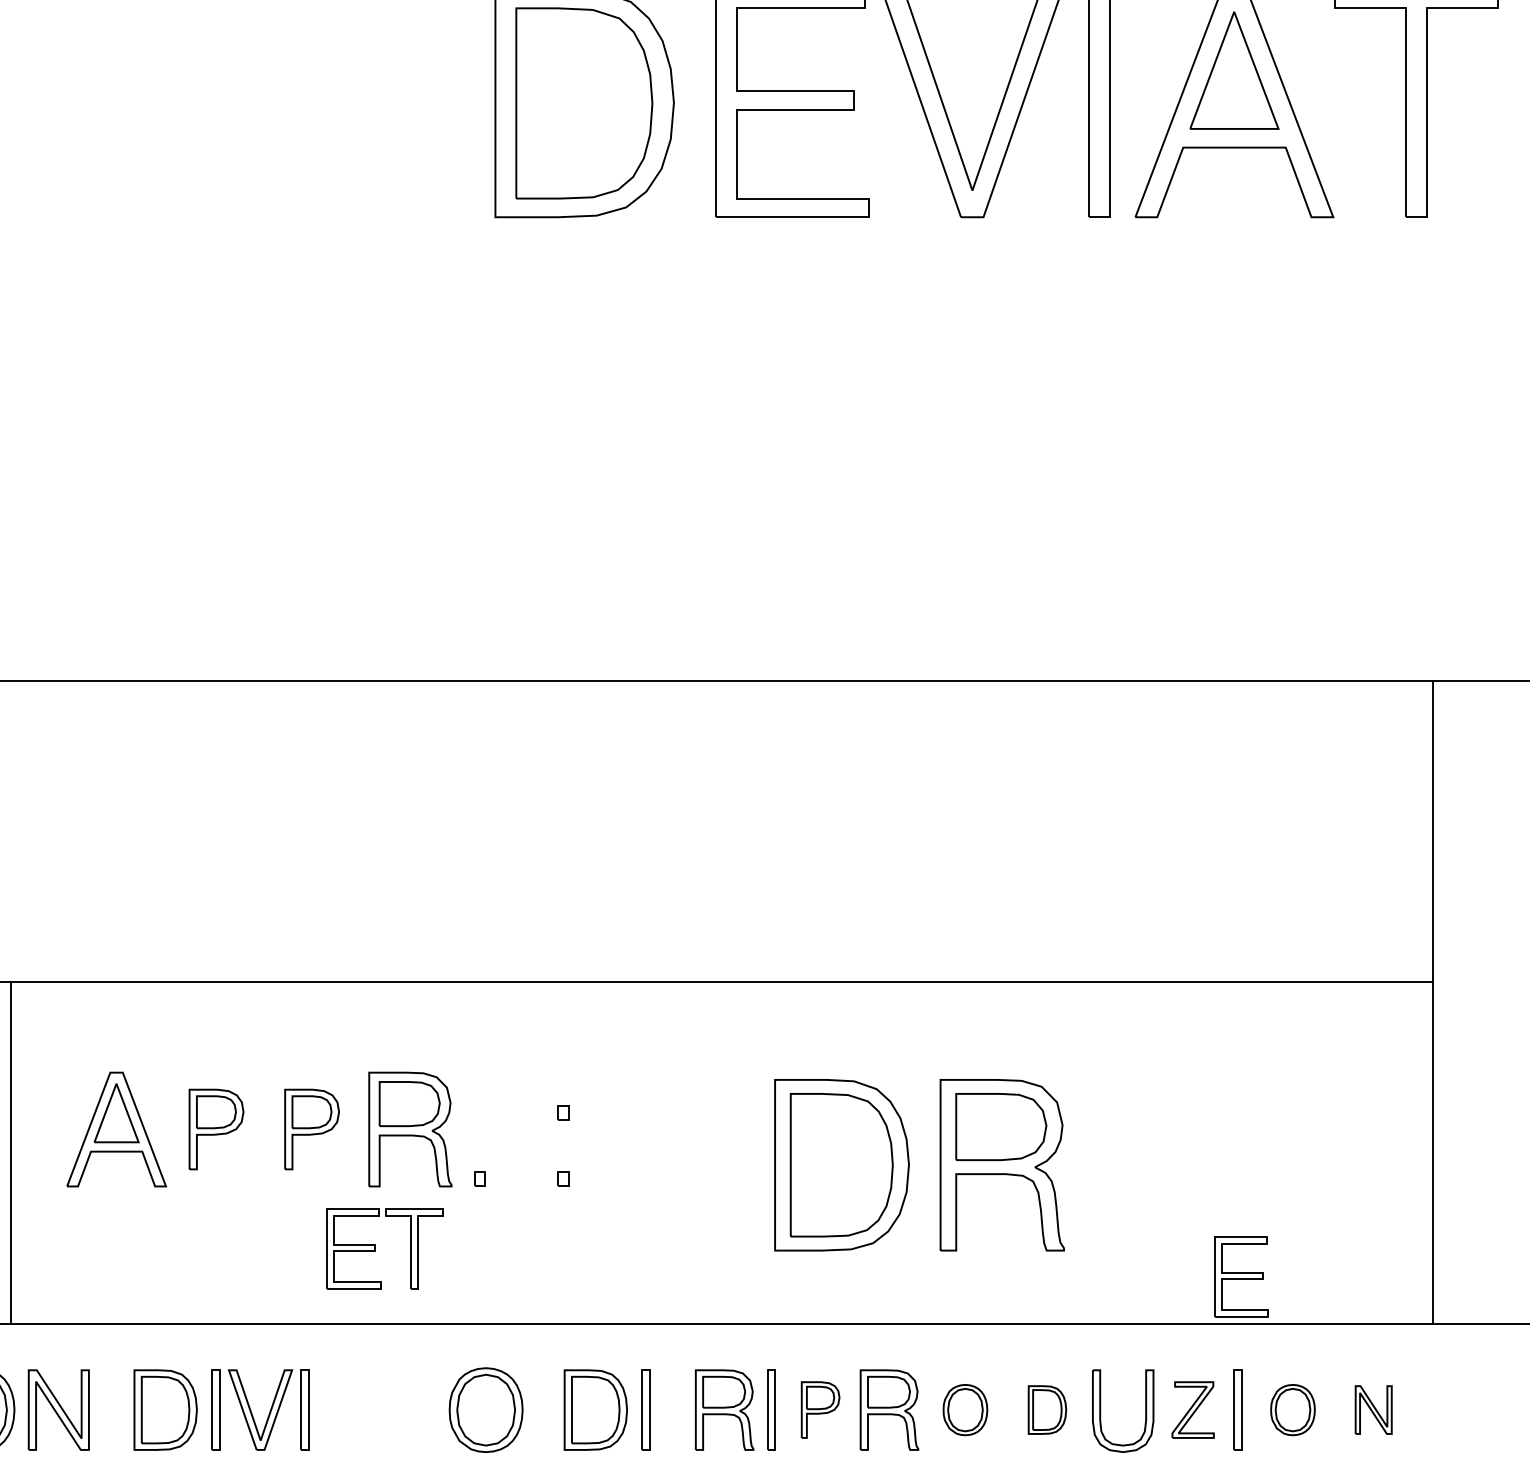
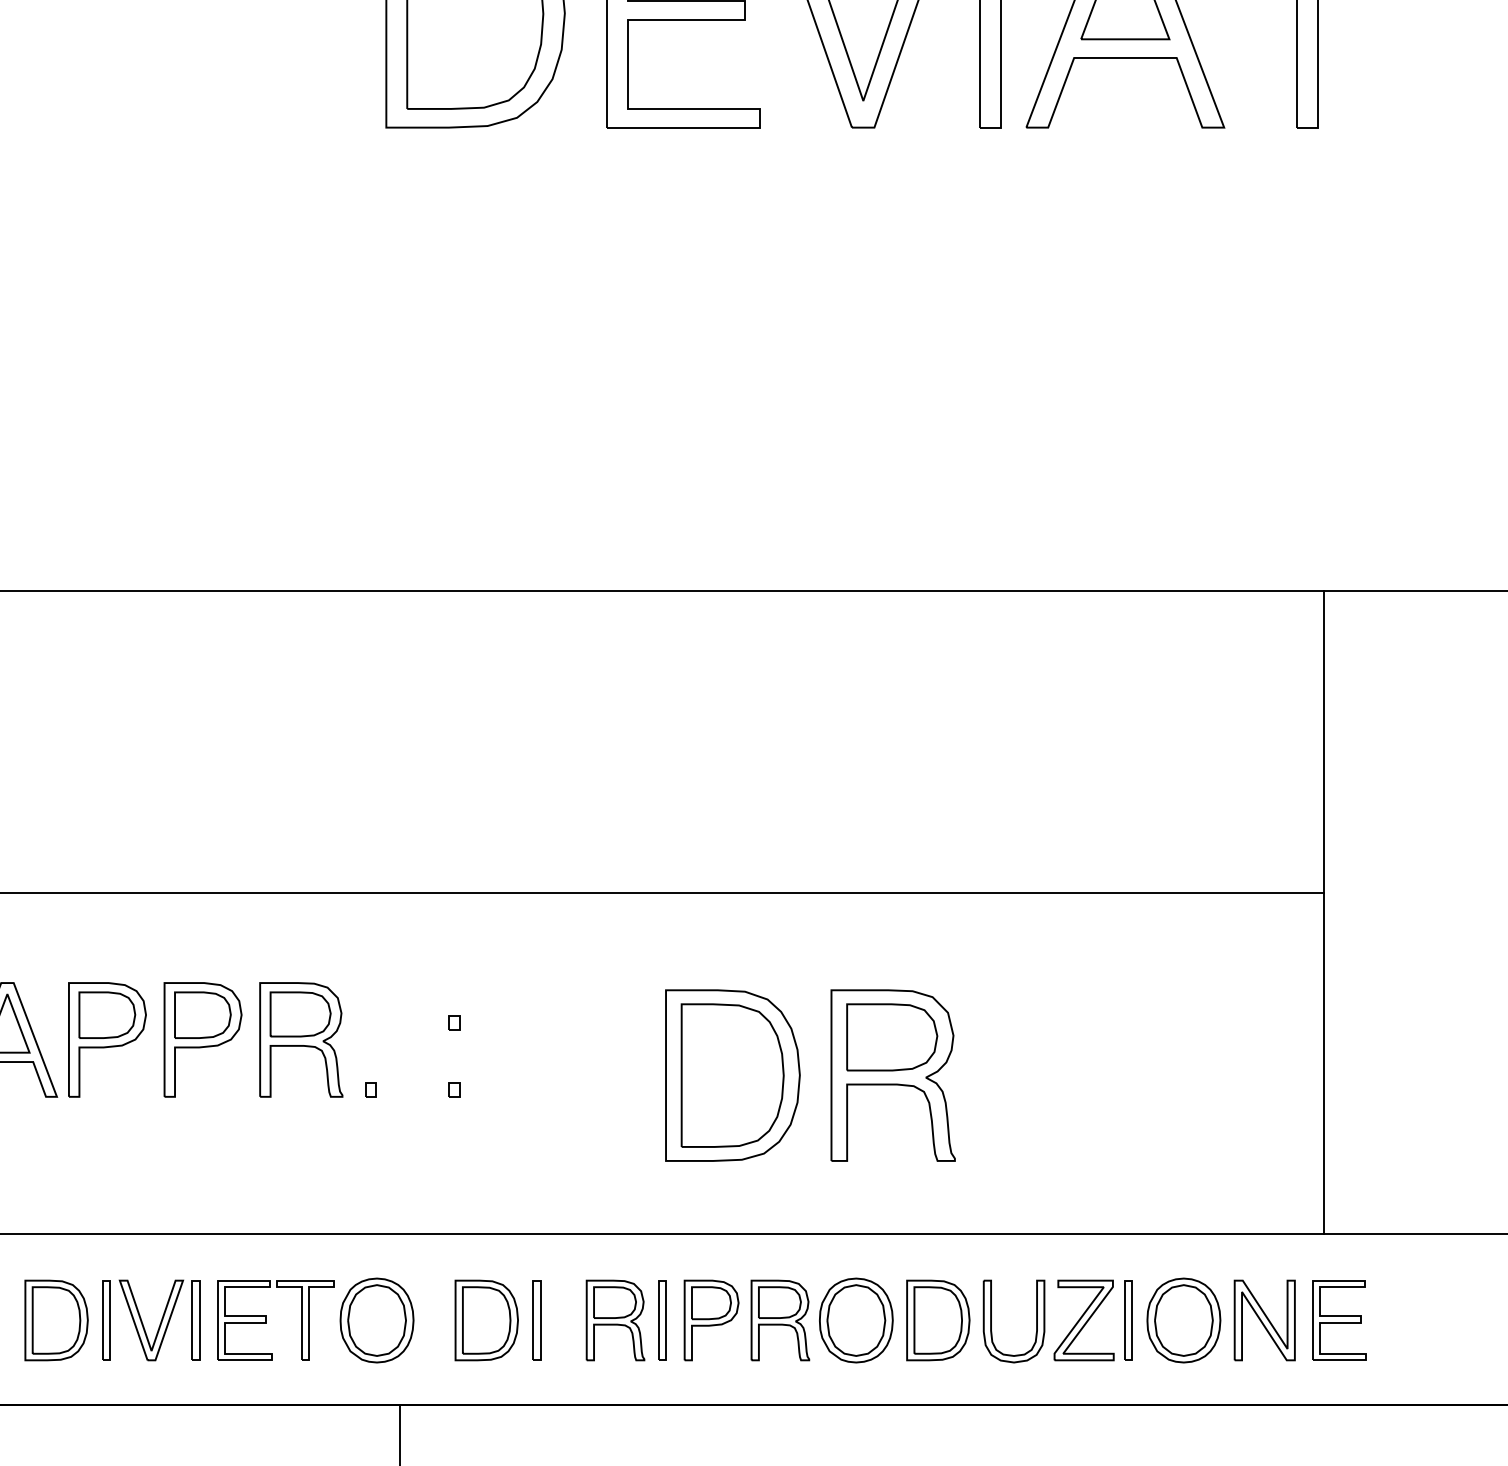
part: (216, 1129) -> (107, 1039), size x1.43
part: (311, 1129) -> (202, 1039), size x1.43
part: (375, 1248) -> (266, 1319), moved
part: (1241, 1276) -> (1339, 1319), moved
part: (820, 1409) -> (711, 1319), size x1.43
part: (965, 1409) -> (856, 1319), size x1.67
part: (1047, 1409) -> (938, 1319), size x1.67
part: (1192, 1409) -> (1083, 1319), size x1.43
part: (1292, 1409) -> (1183, 1319), size x1.67
part: (1373, 1409) -> (1264, 1319), size x1.67

